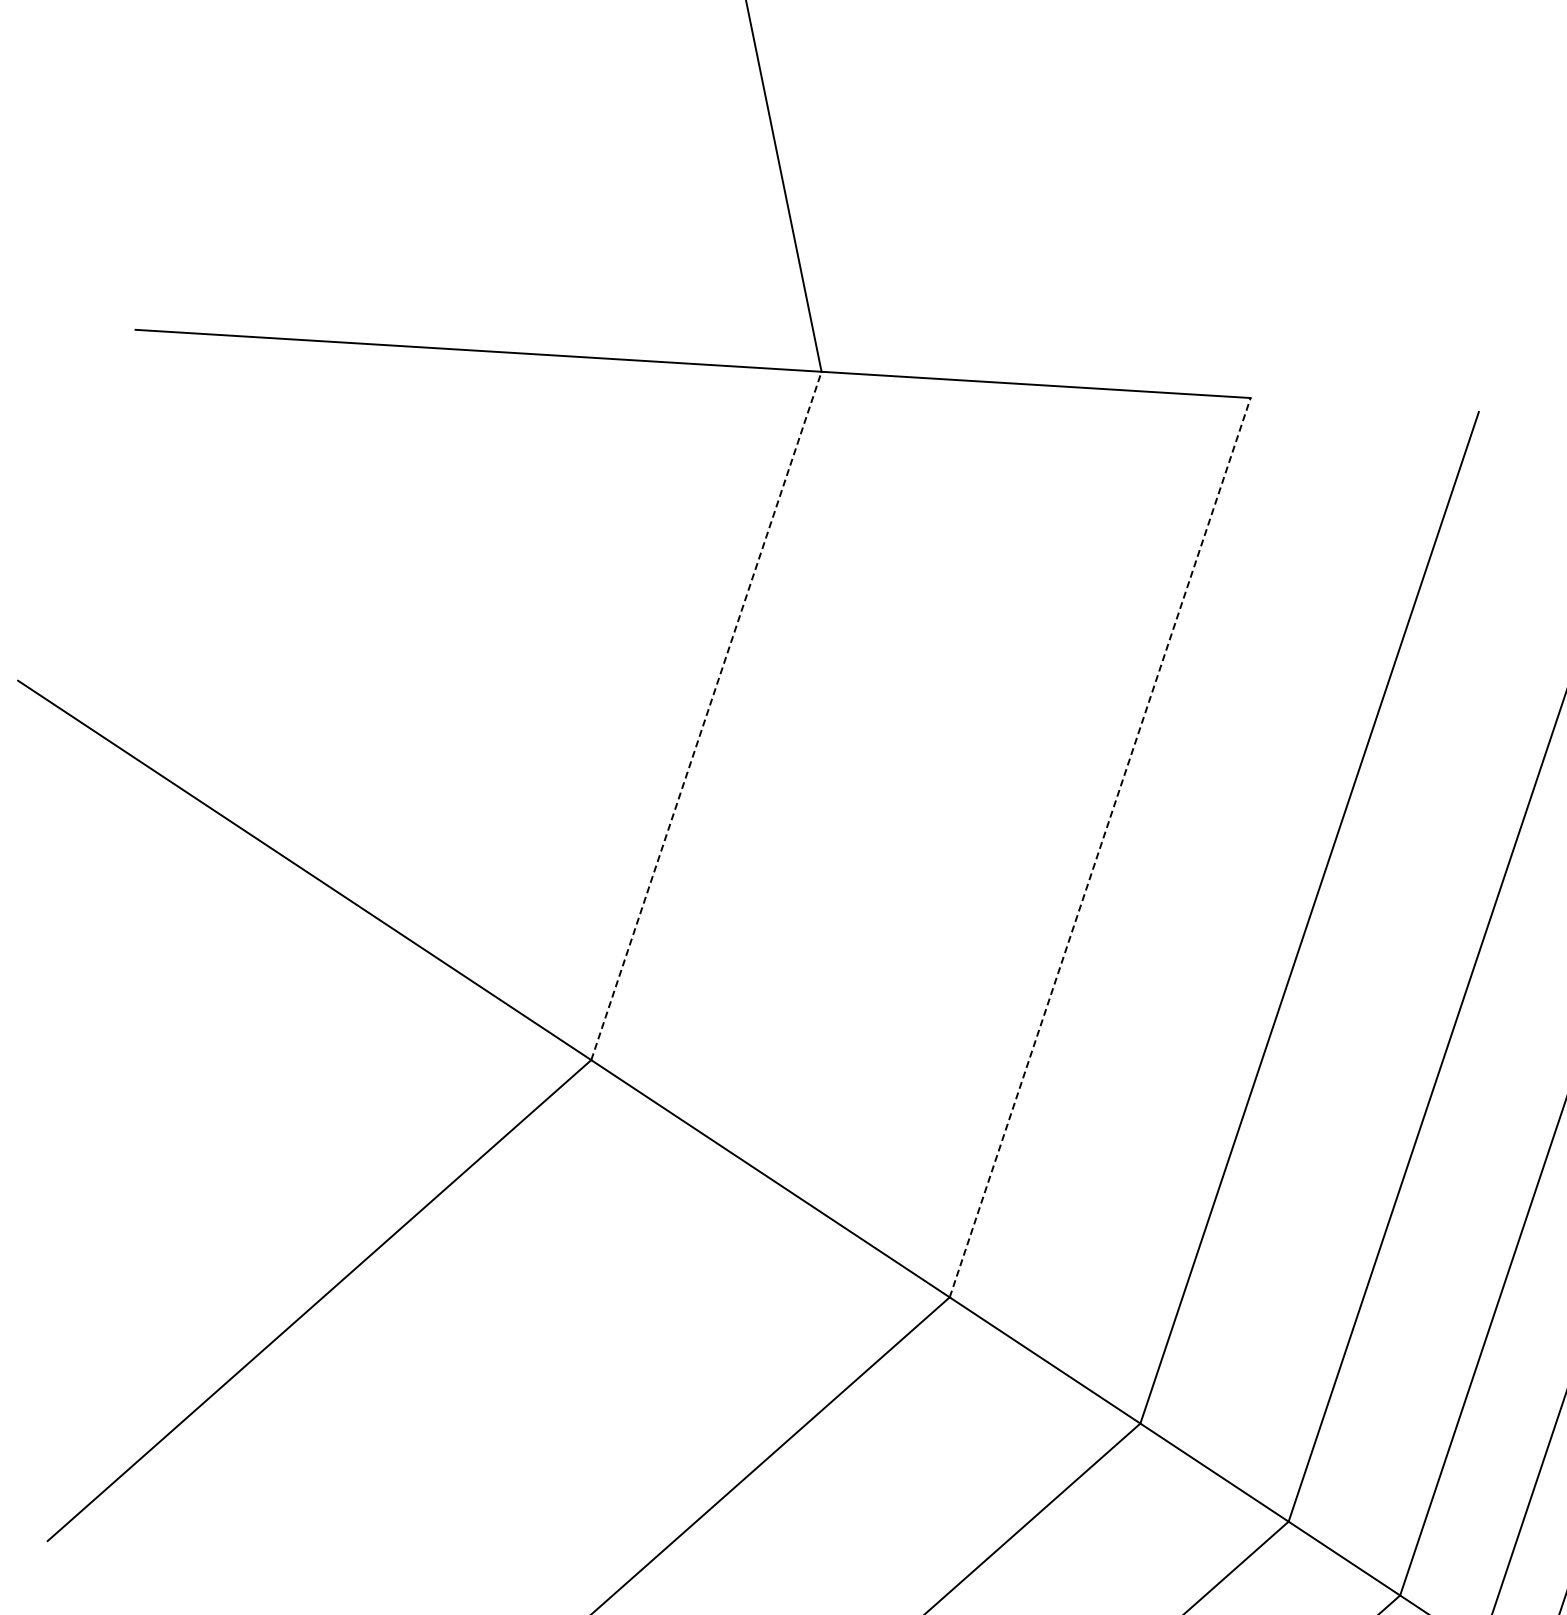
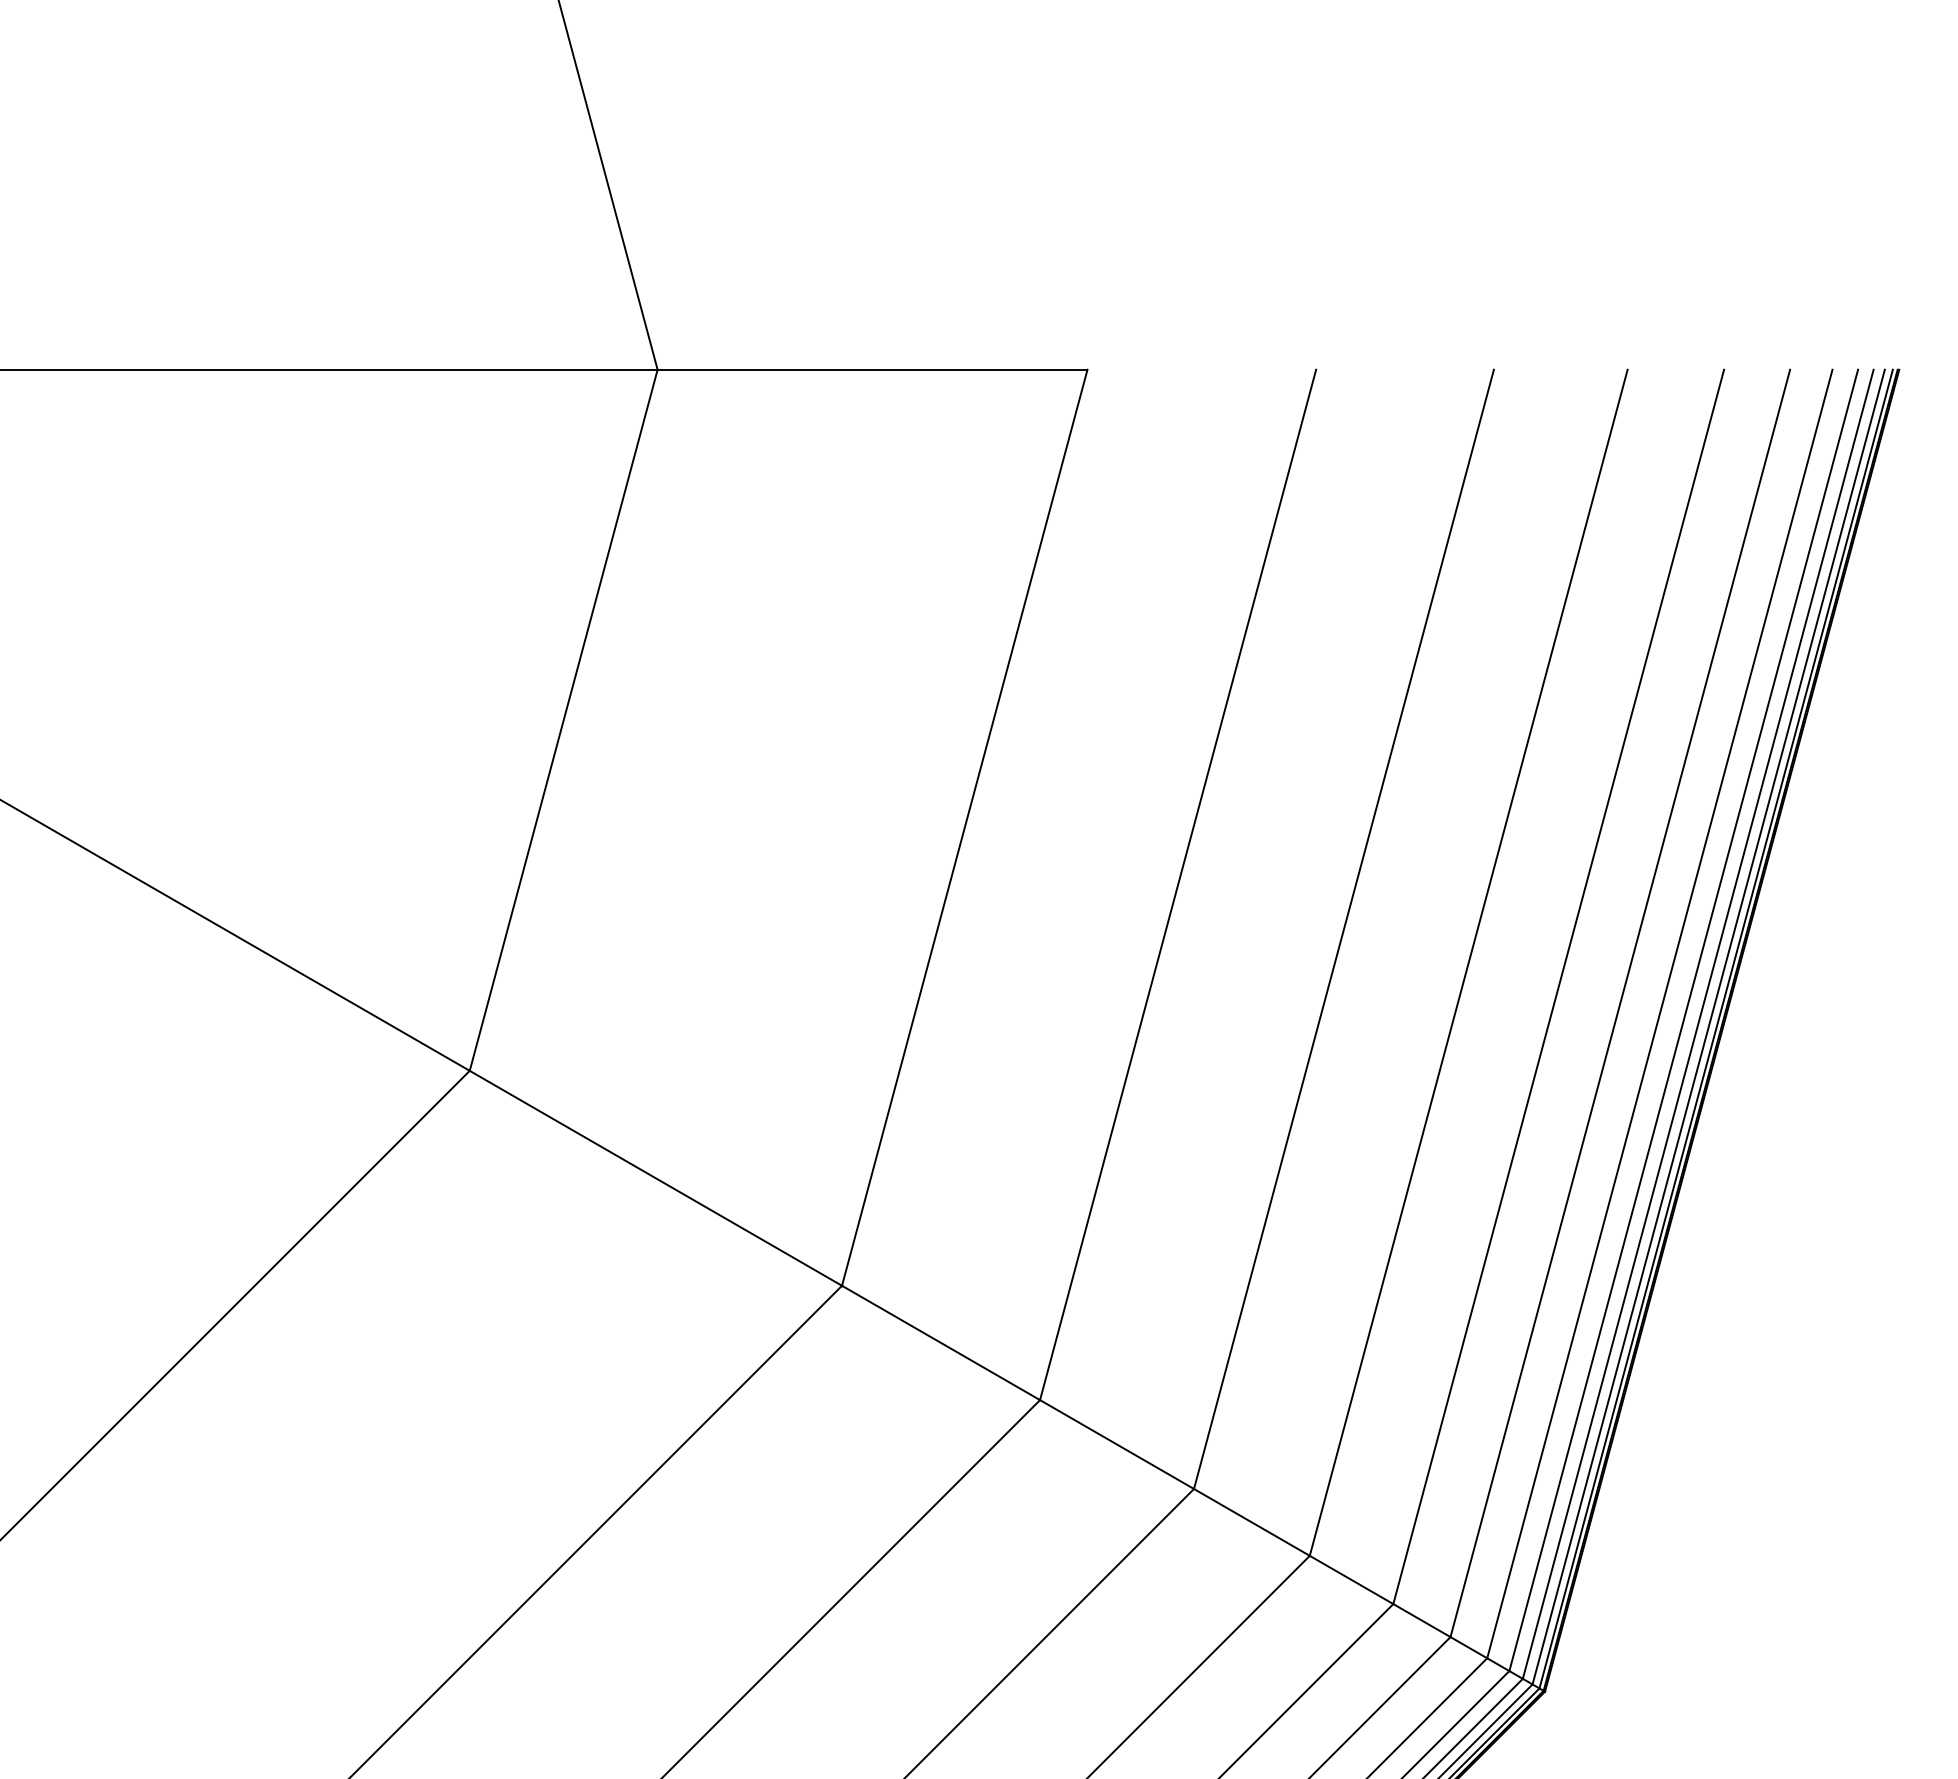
line: (706, 716) -> (563, 720), dashed -> solid
line: (1099, 847) -> (964, 827), dashed -> solid

